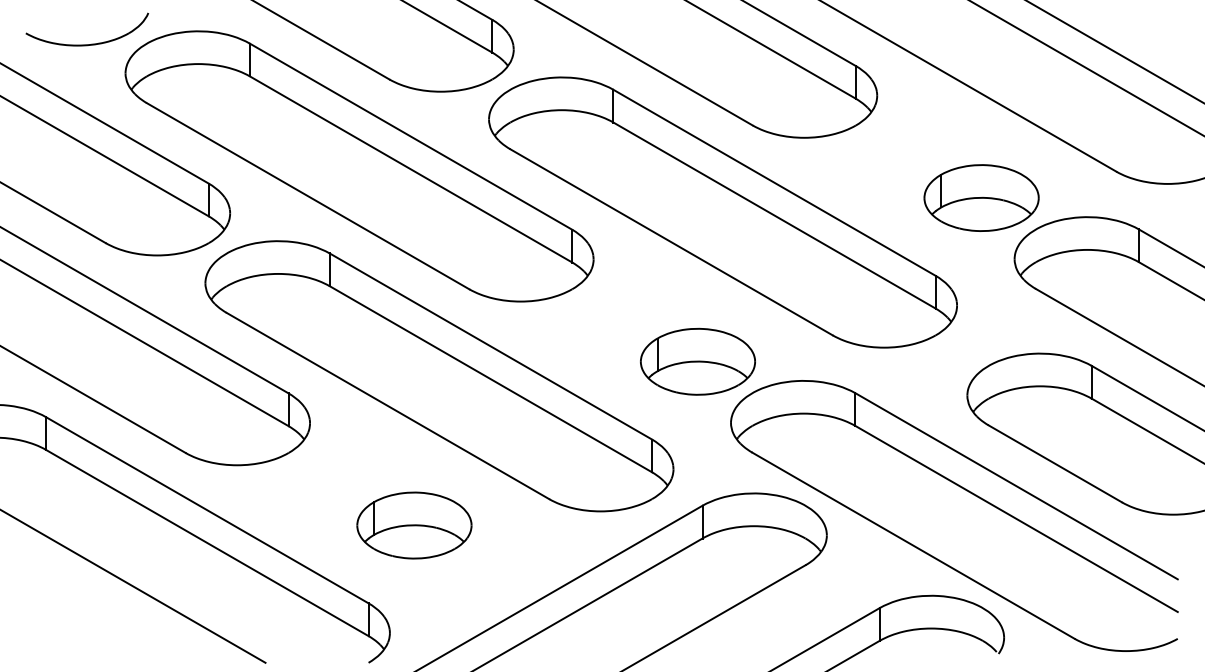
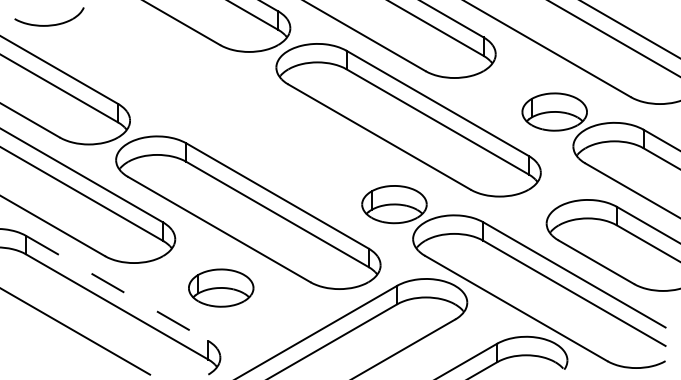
part: (360, 165) -> (203, 93), removed
line: (207, 510) -> (117, 288), solid -> dashed
part: (414, 524) -> (221, 287), moved

